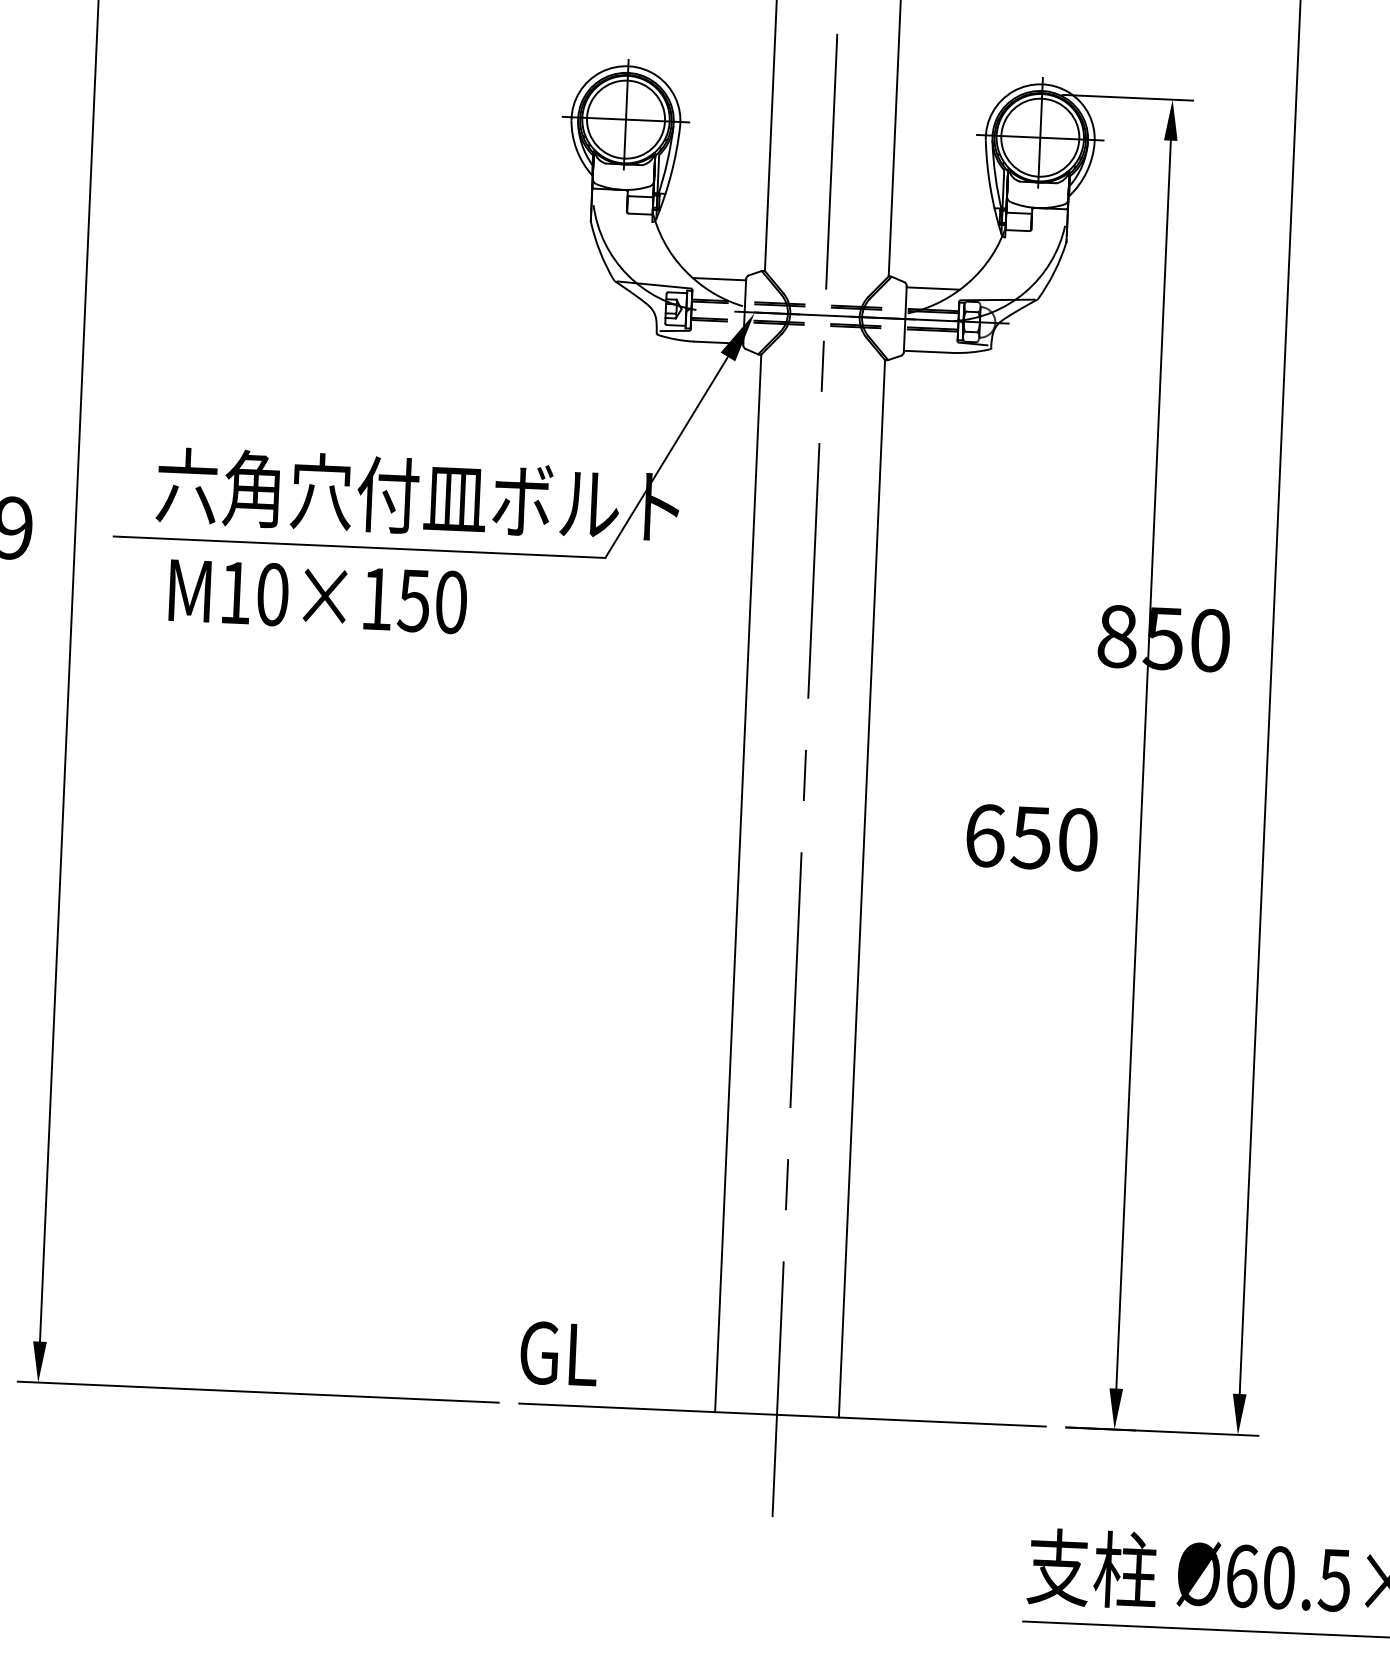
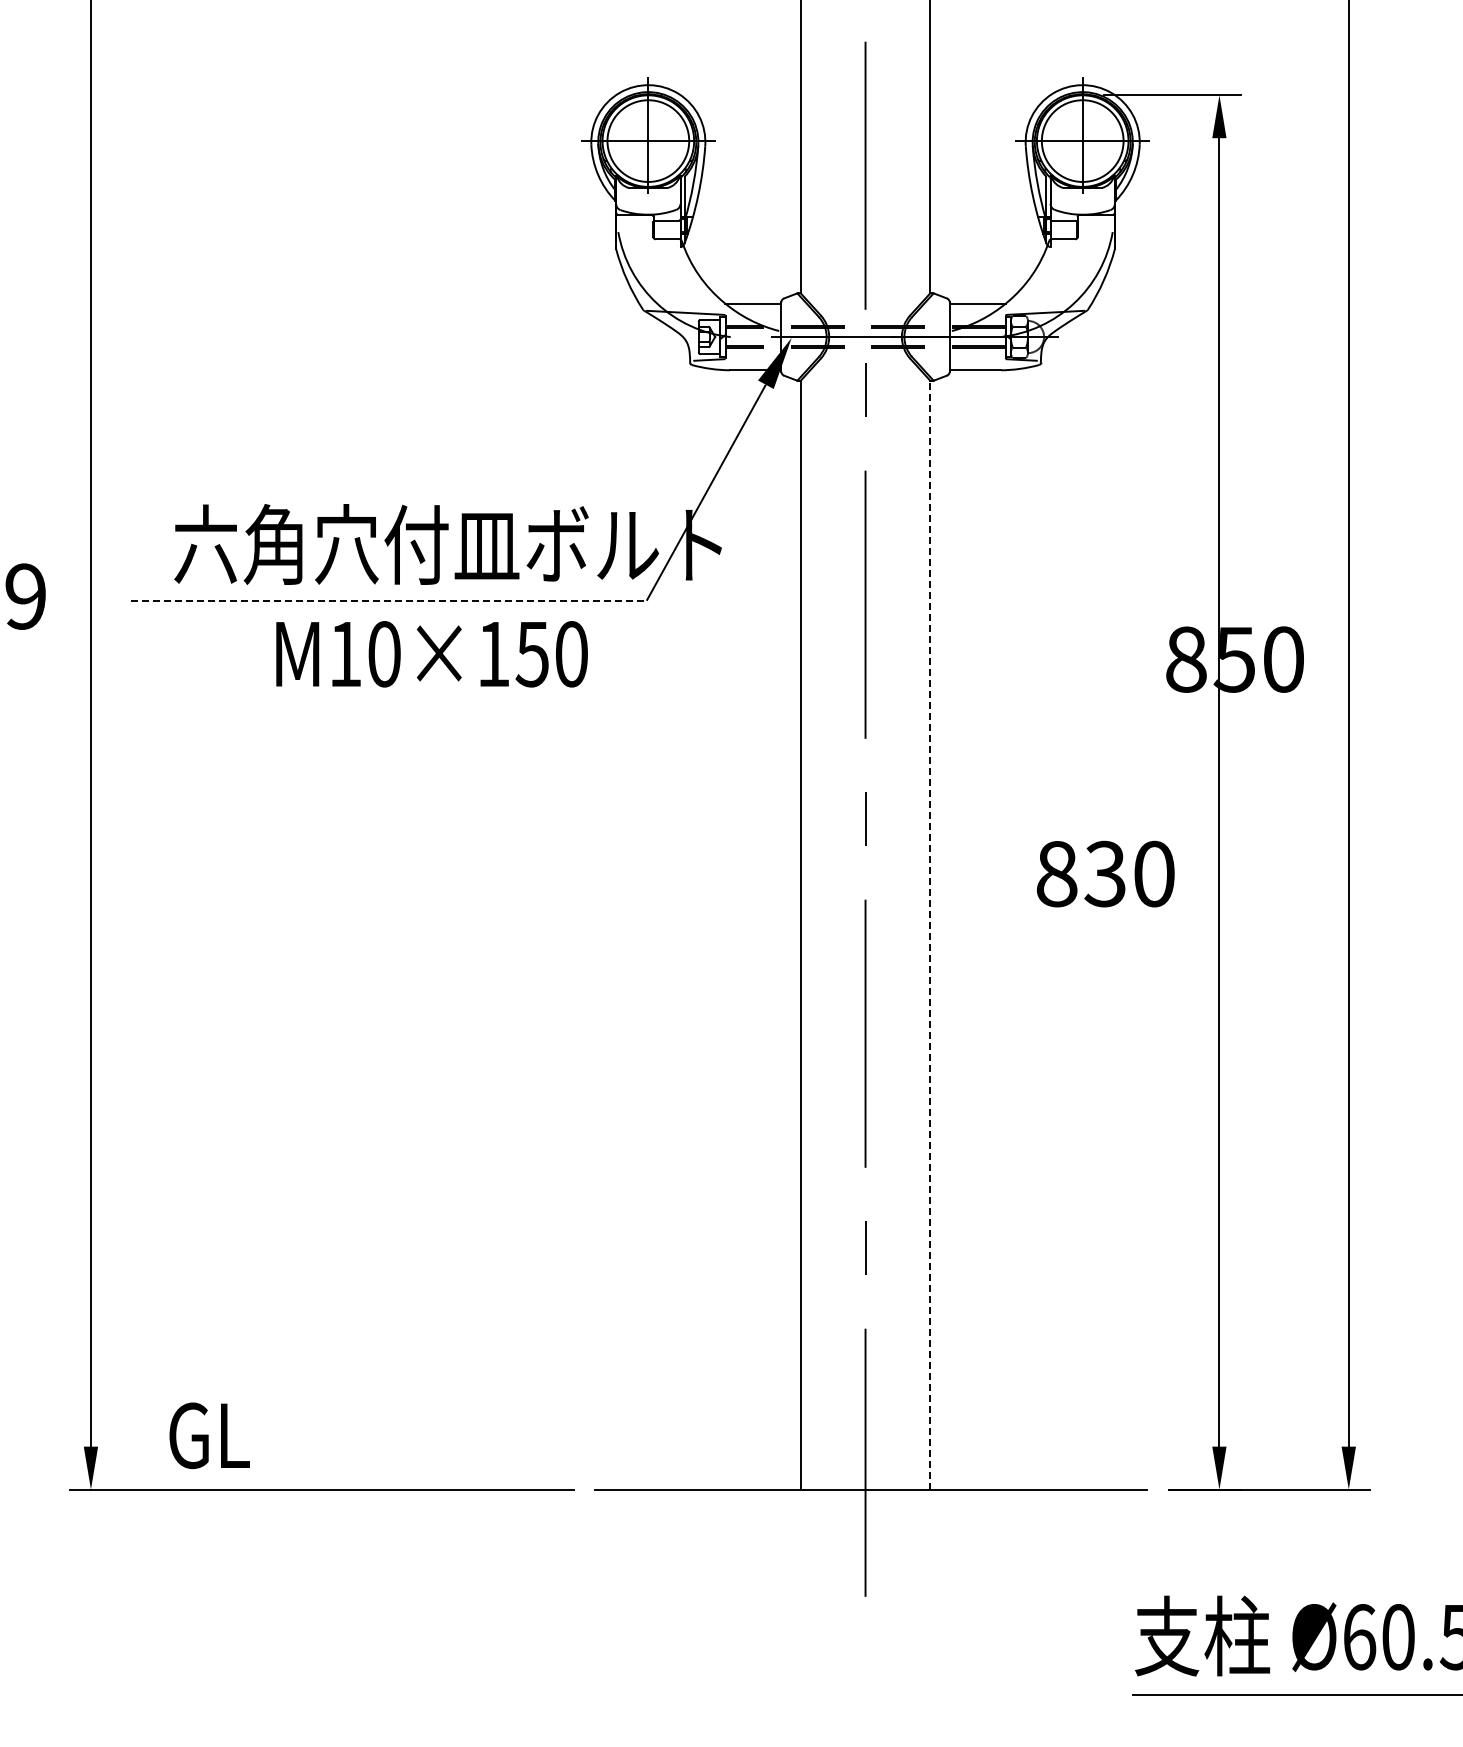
line: (359, 547) -> (389, 600), solid -> dashed
text: (317, 596) -> (431, 654), moved
text: (1007, 836) -> (1080, 873), 650 -> 830
line: (862, 888) -> (930, 934), solid -> dashed
text: (558, 1353) -> (209, 1435), moved

